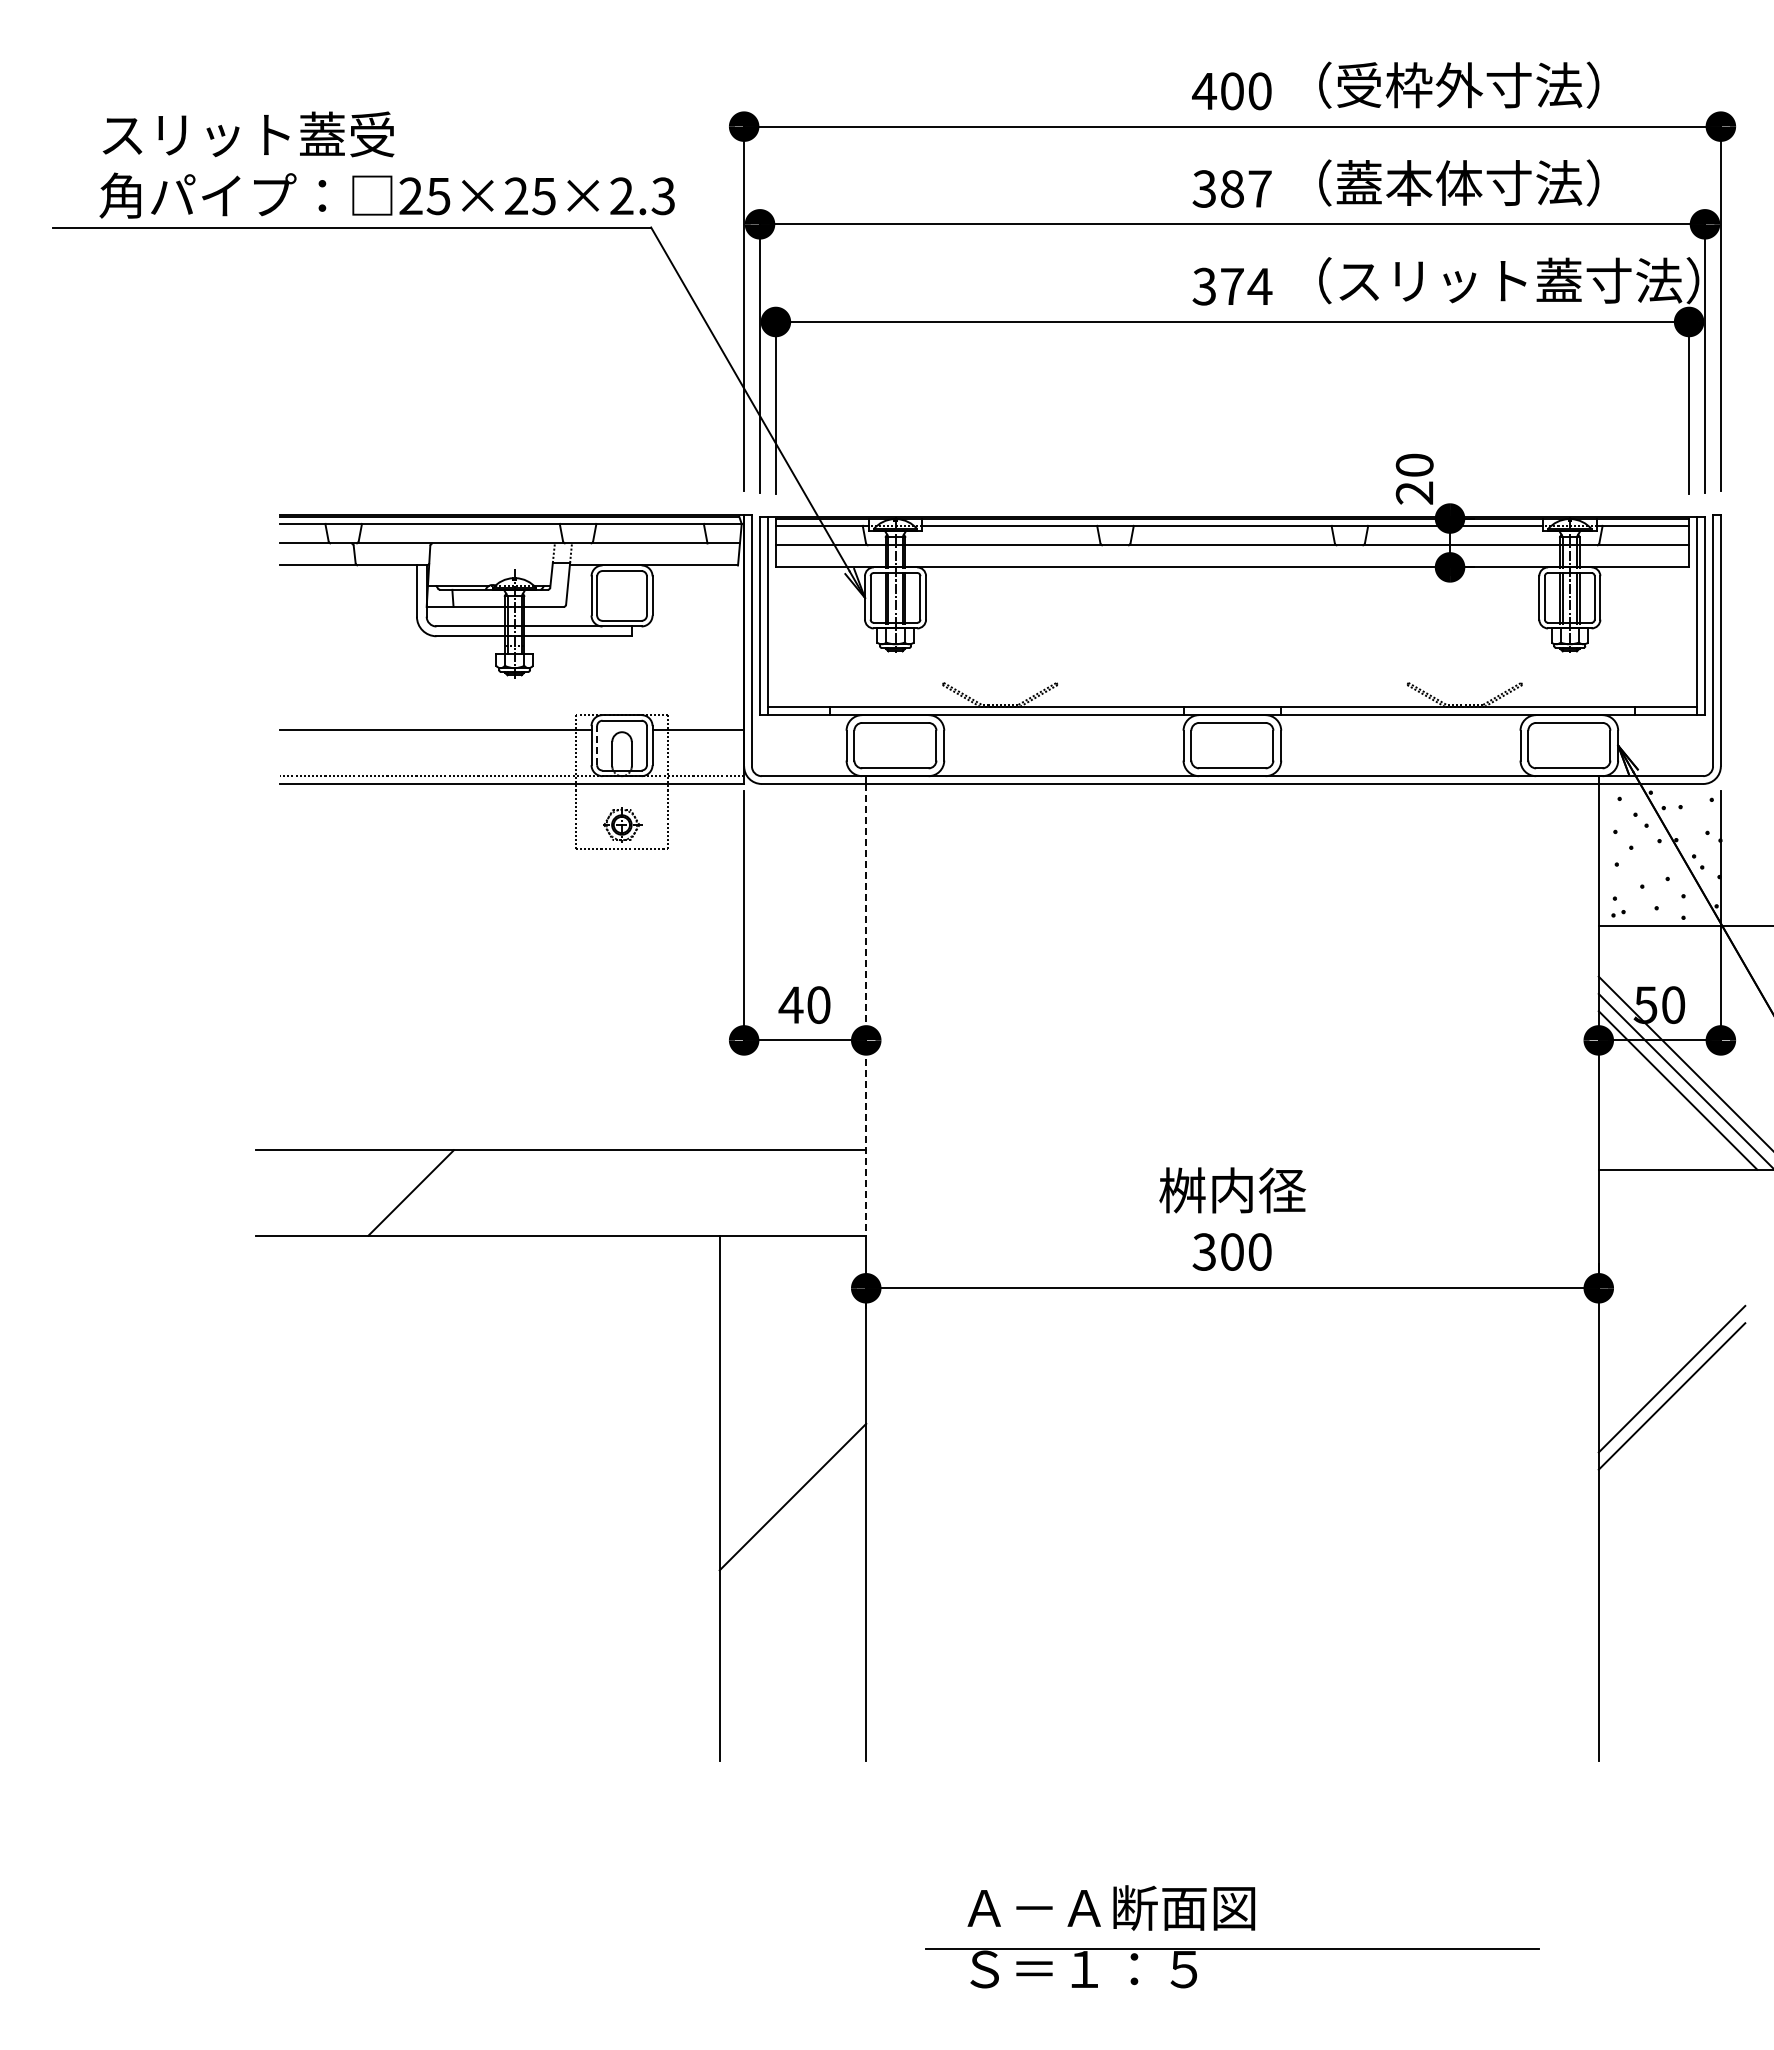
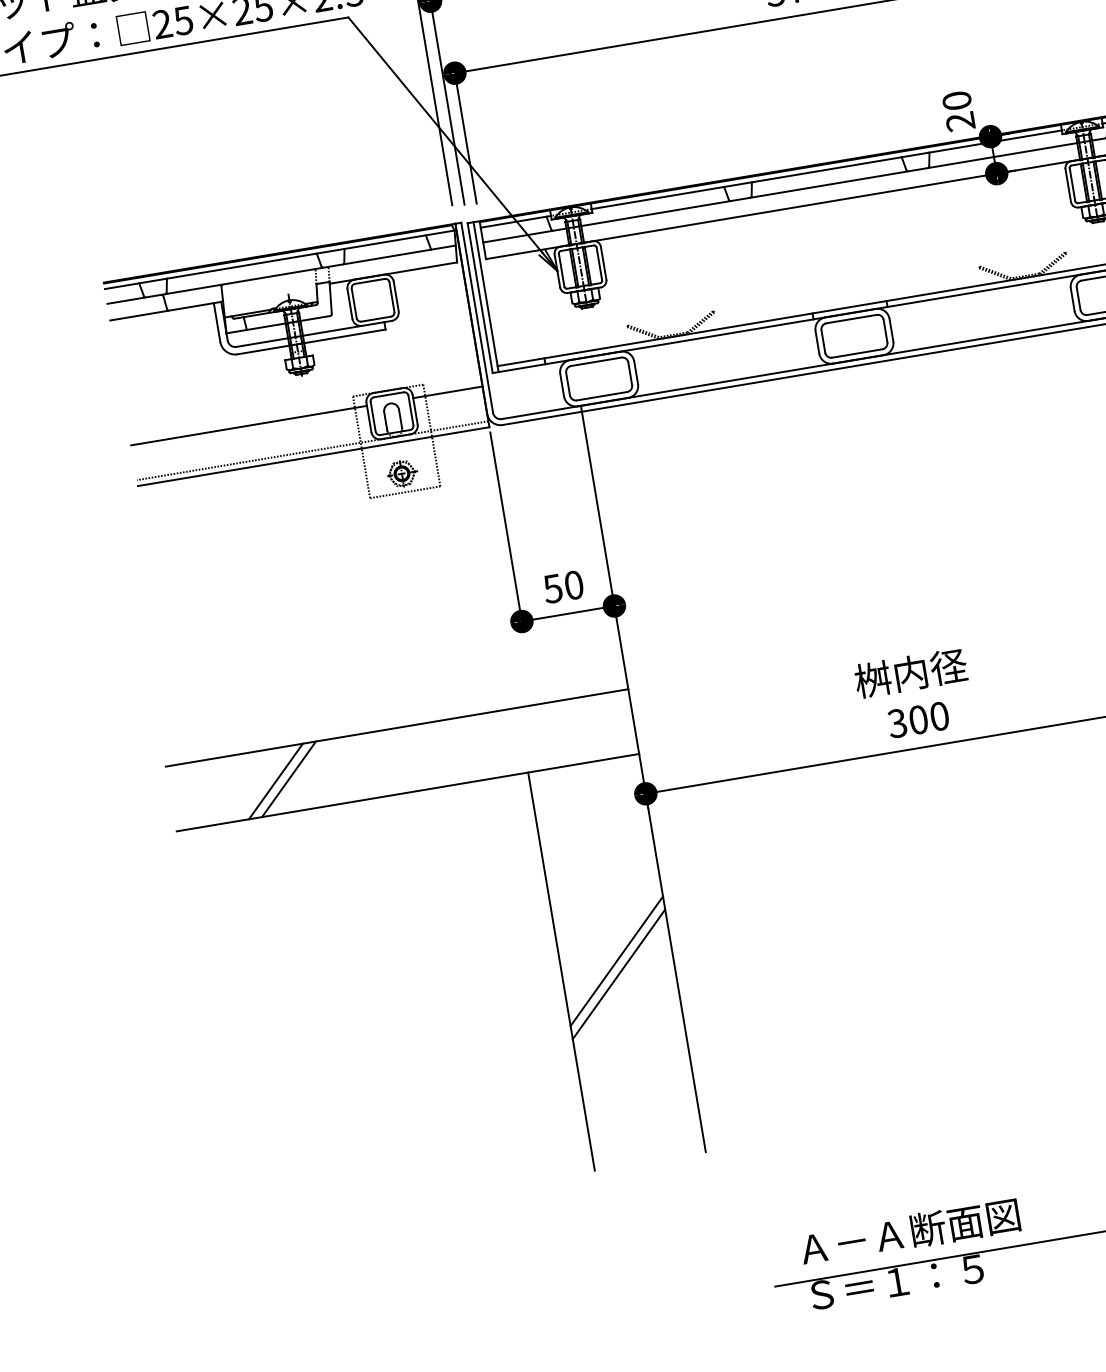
line: (597, 745) -> (373, 416), dashed -> solid
text: (790, 1005) -> (552, 589), 40 -> 50
line: (866, 1009) -> (610, 582), dashed -> solid
line: (393, 1192) -> (275, 781), added
line: (792, 1514) -> (618, 974), added

